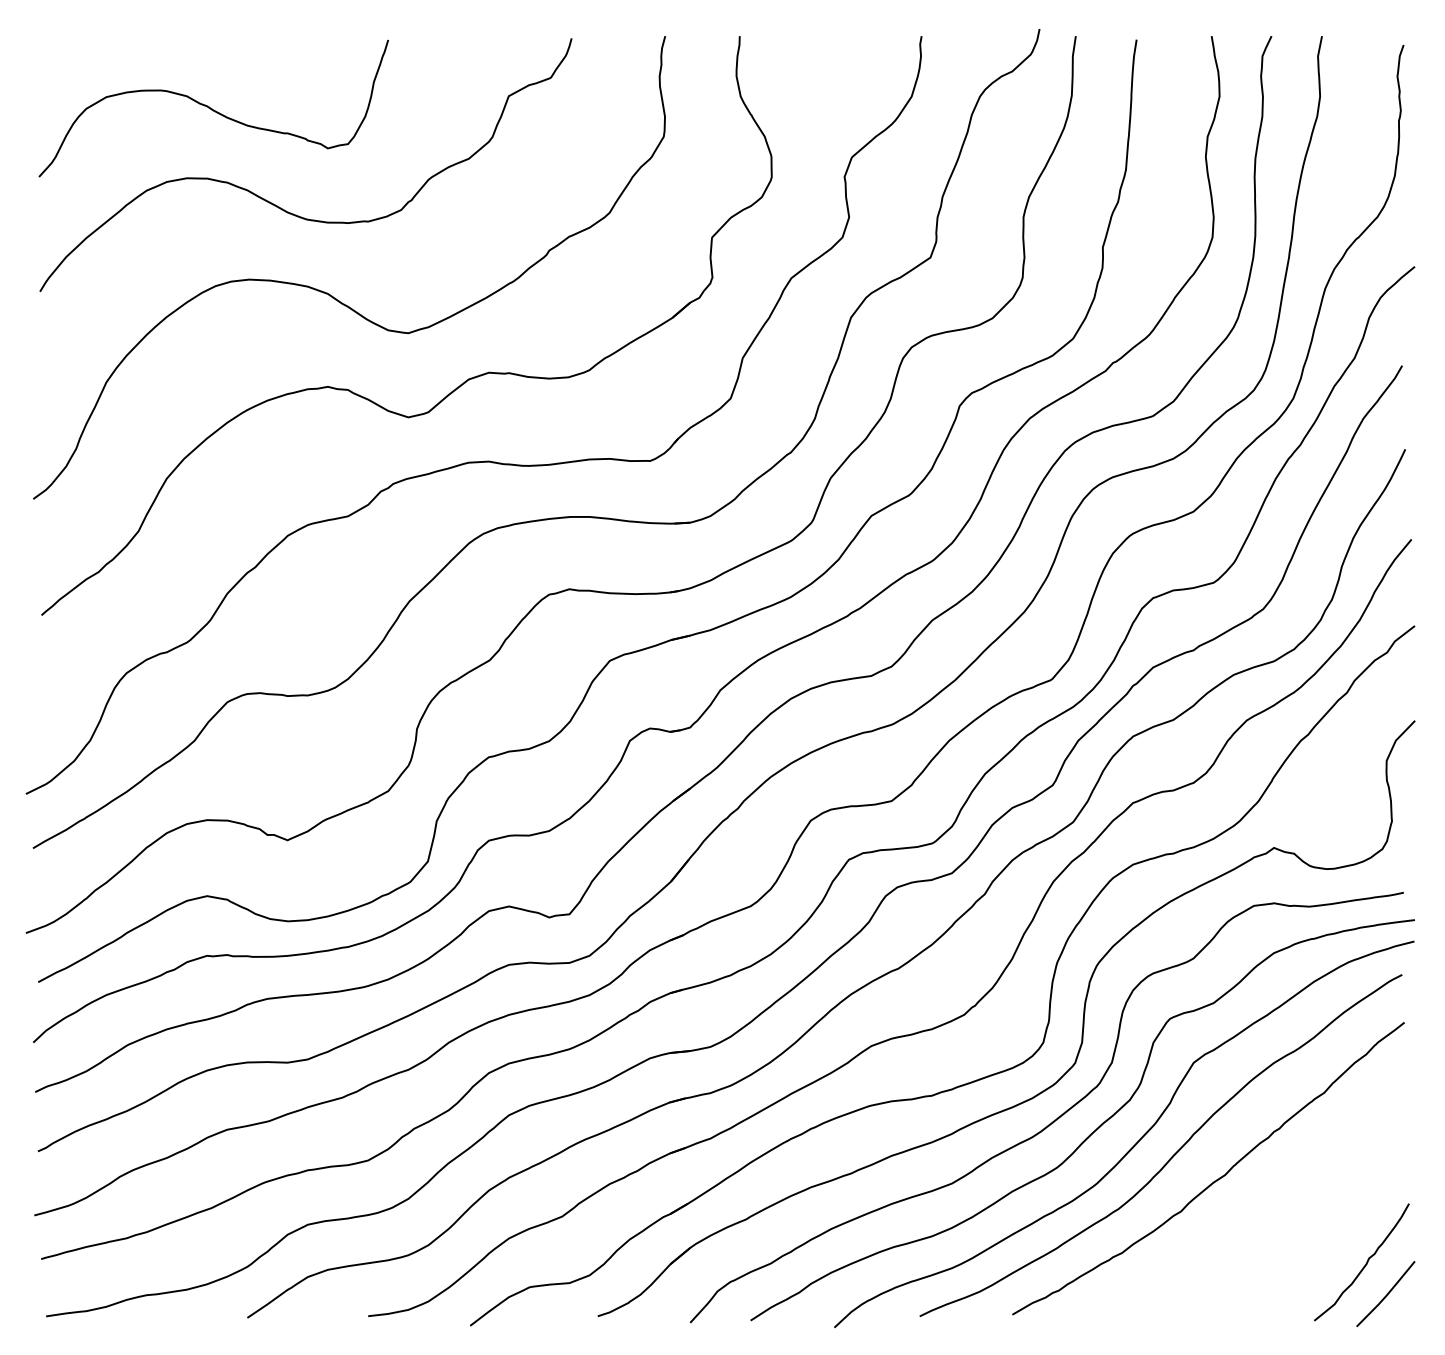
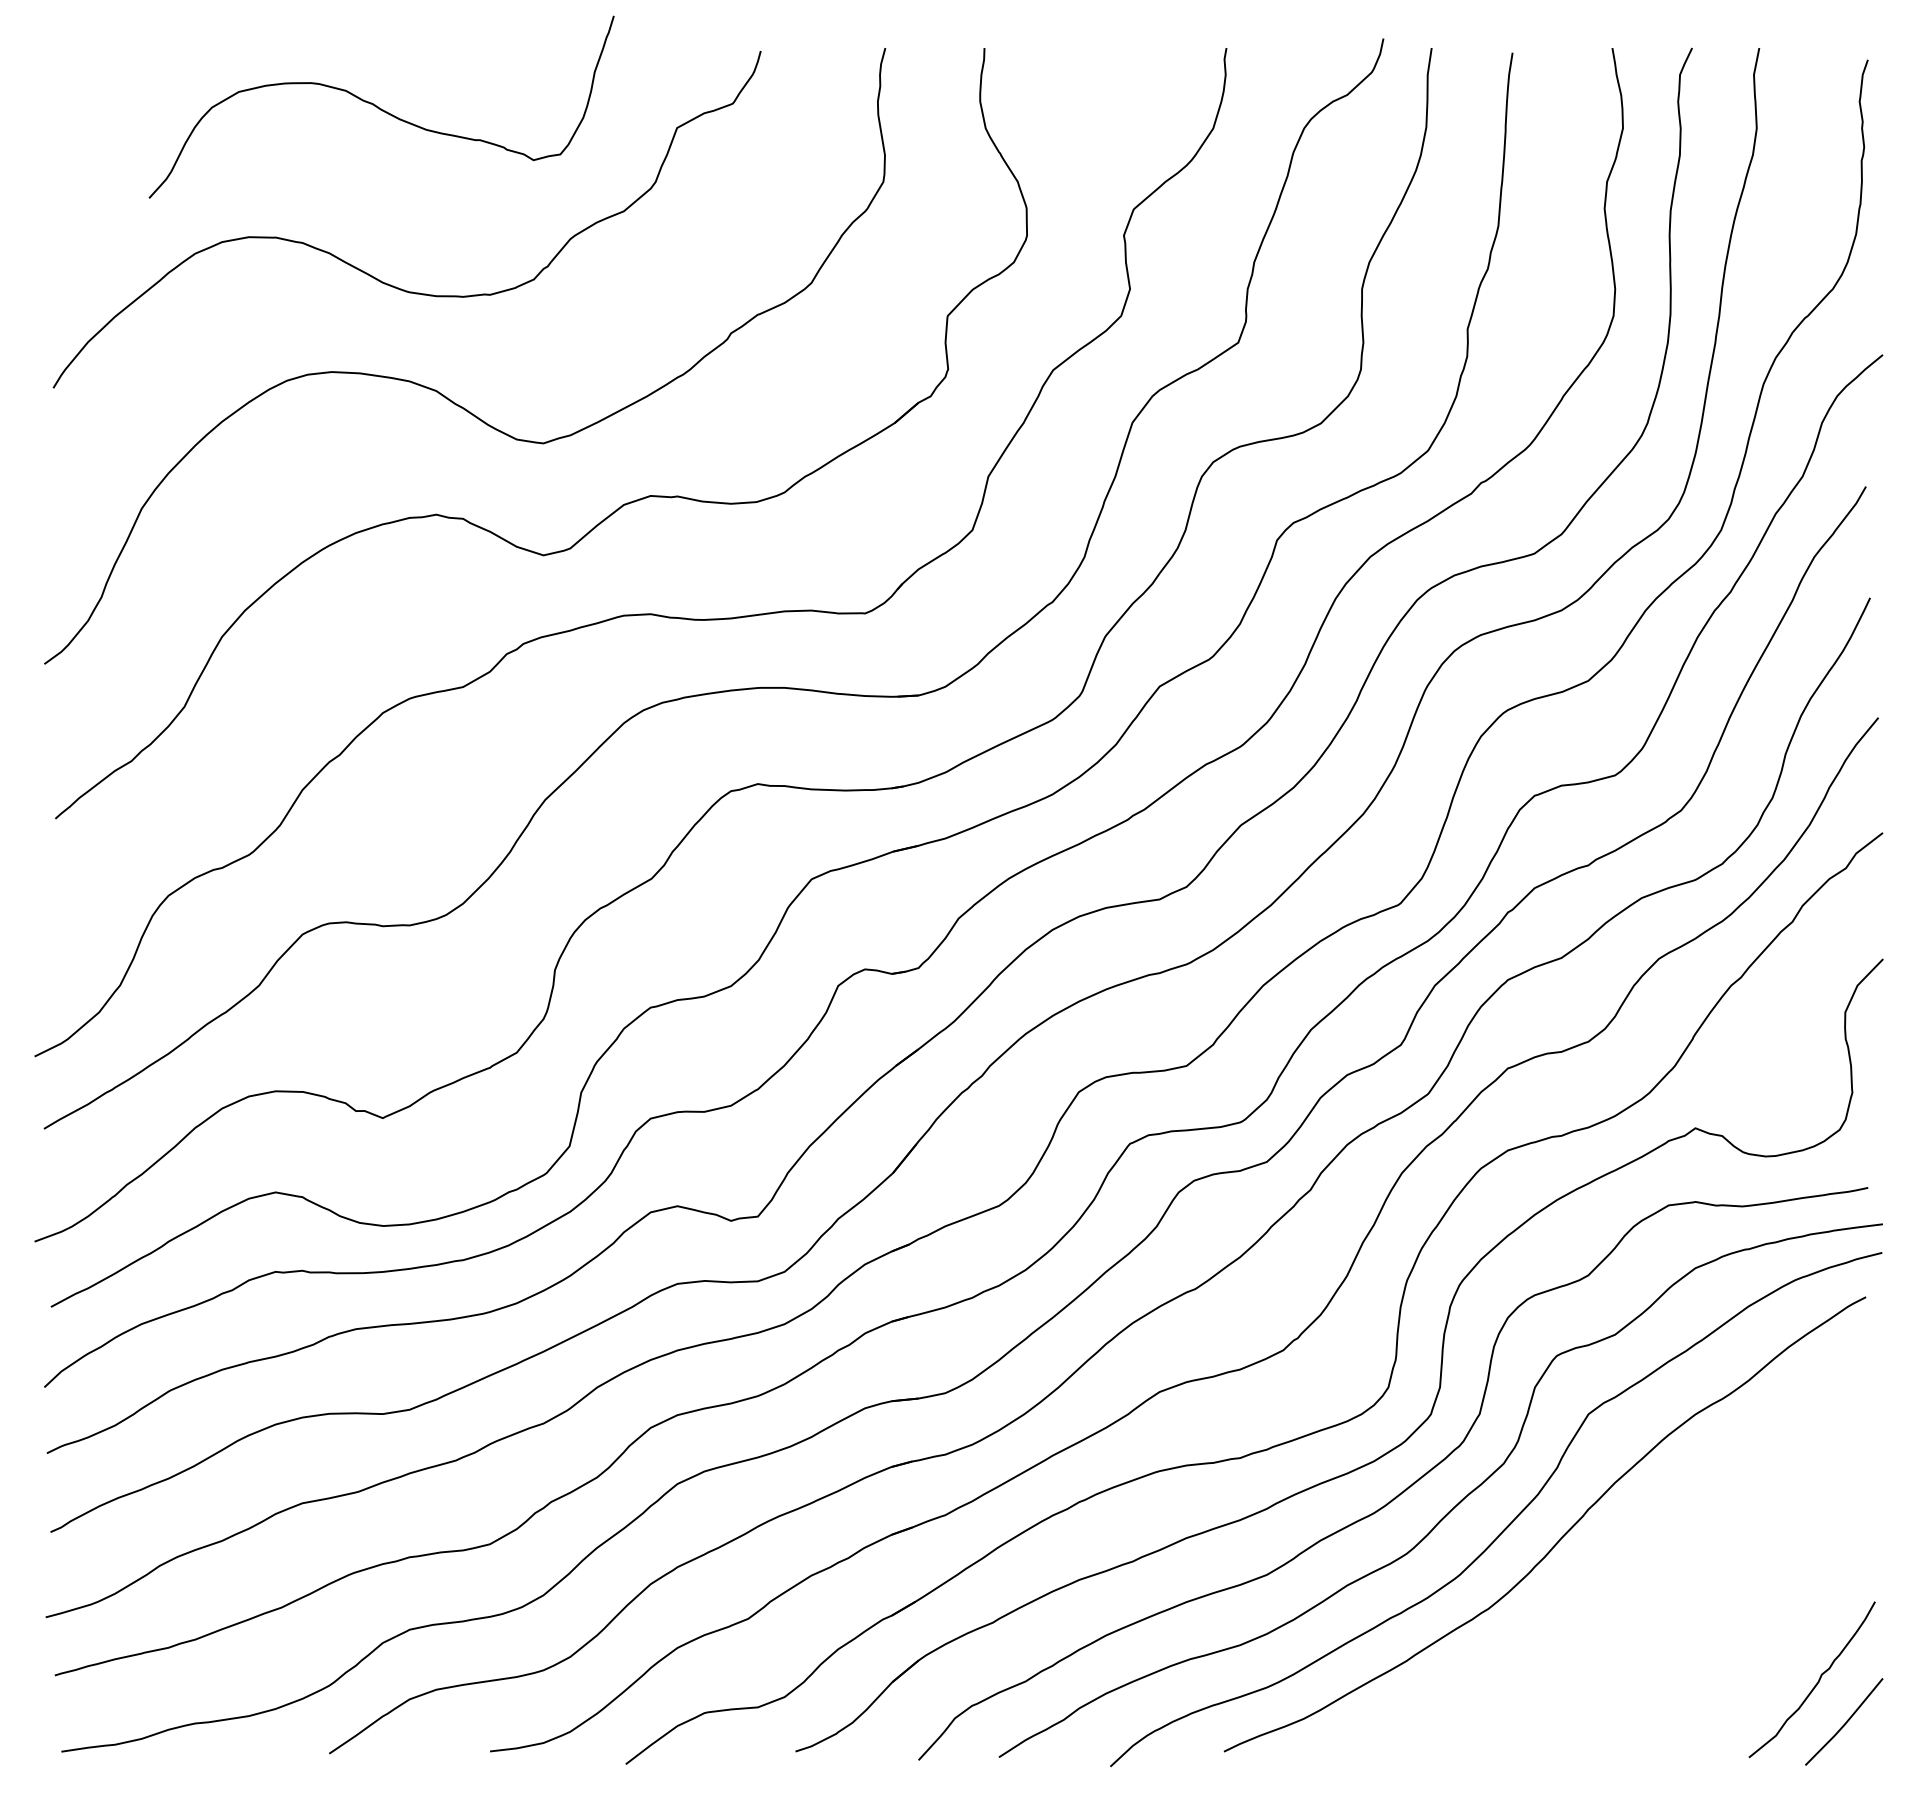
curve: (212, 108) -> (379, 107), moved
curve: (1214, 1180) -> (1616, 1570), removed

